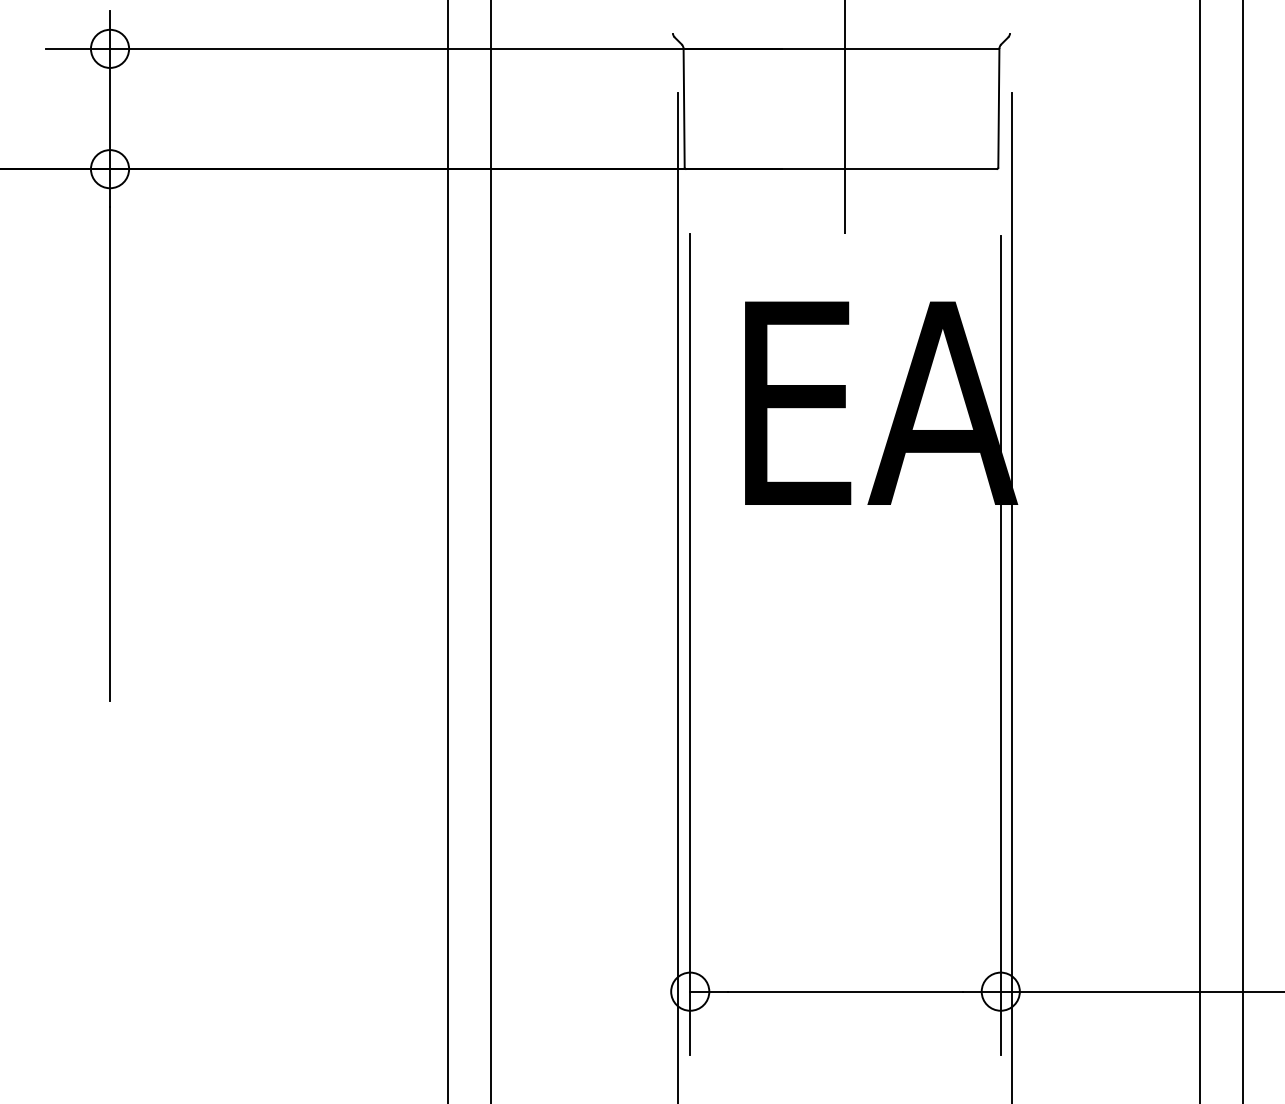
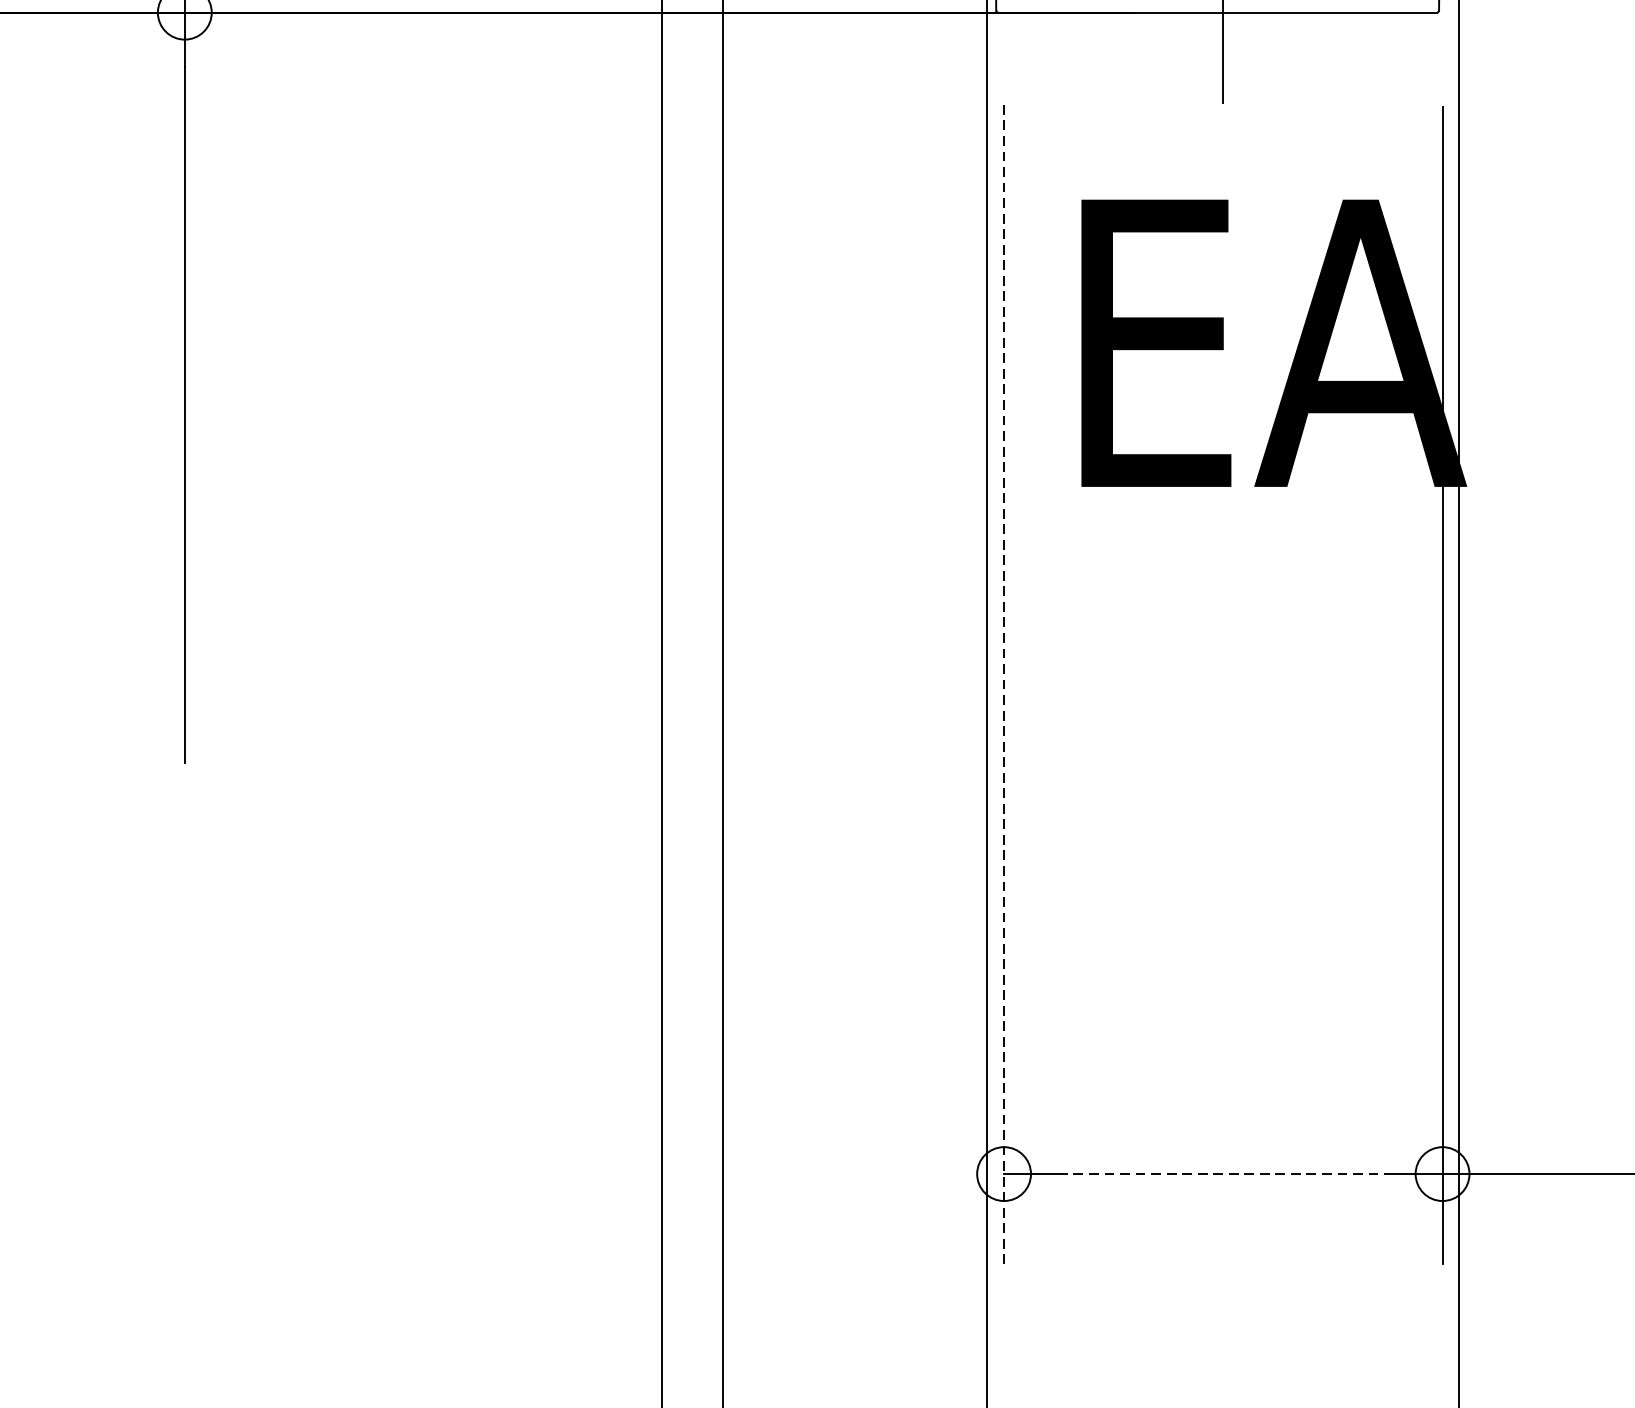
line: (690, 645) -> (1004, 685), solid -> dashed
line: (846, 991) -> (1224, 1173), solid -> dashed

